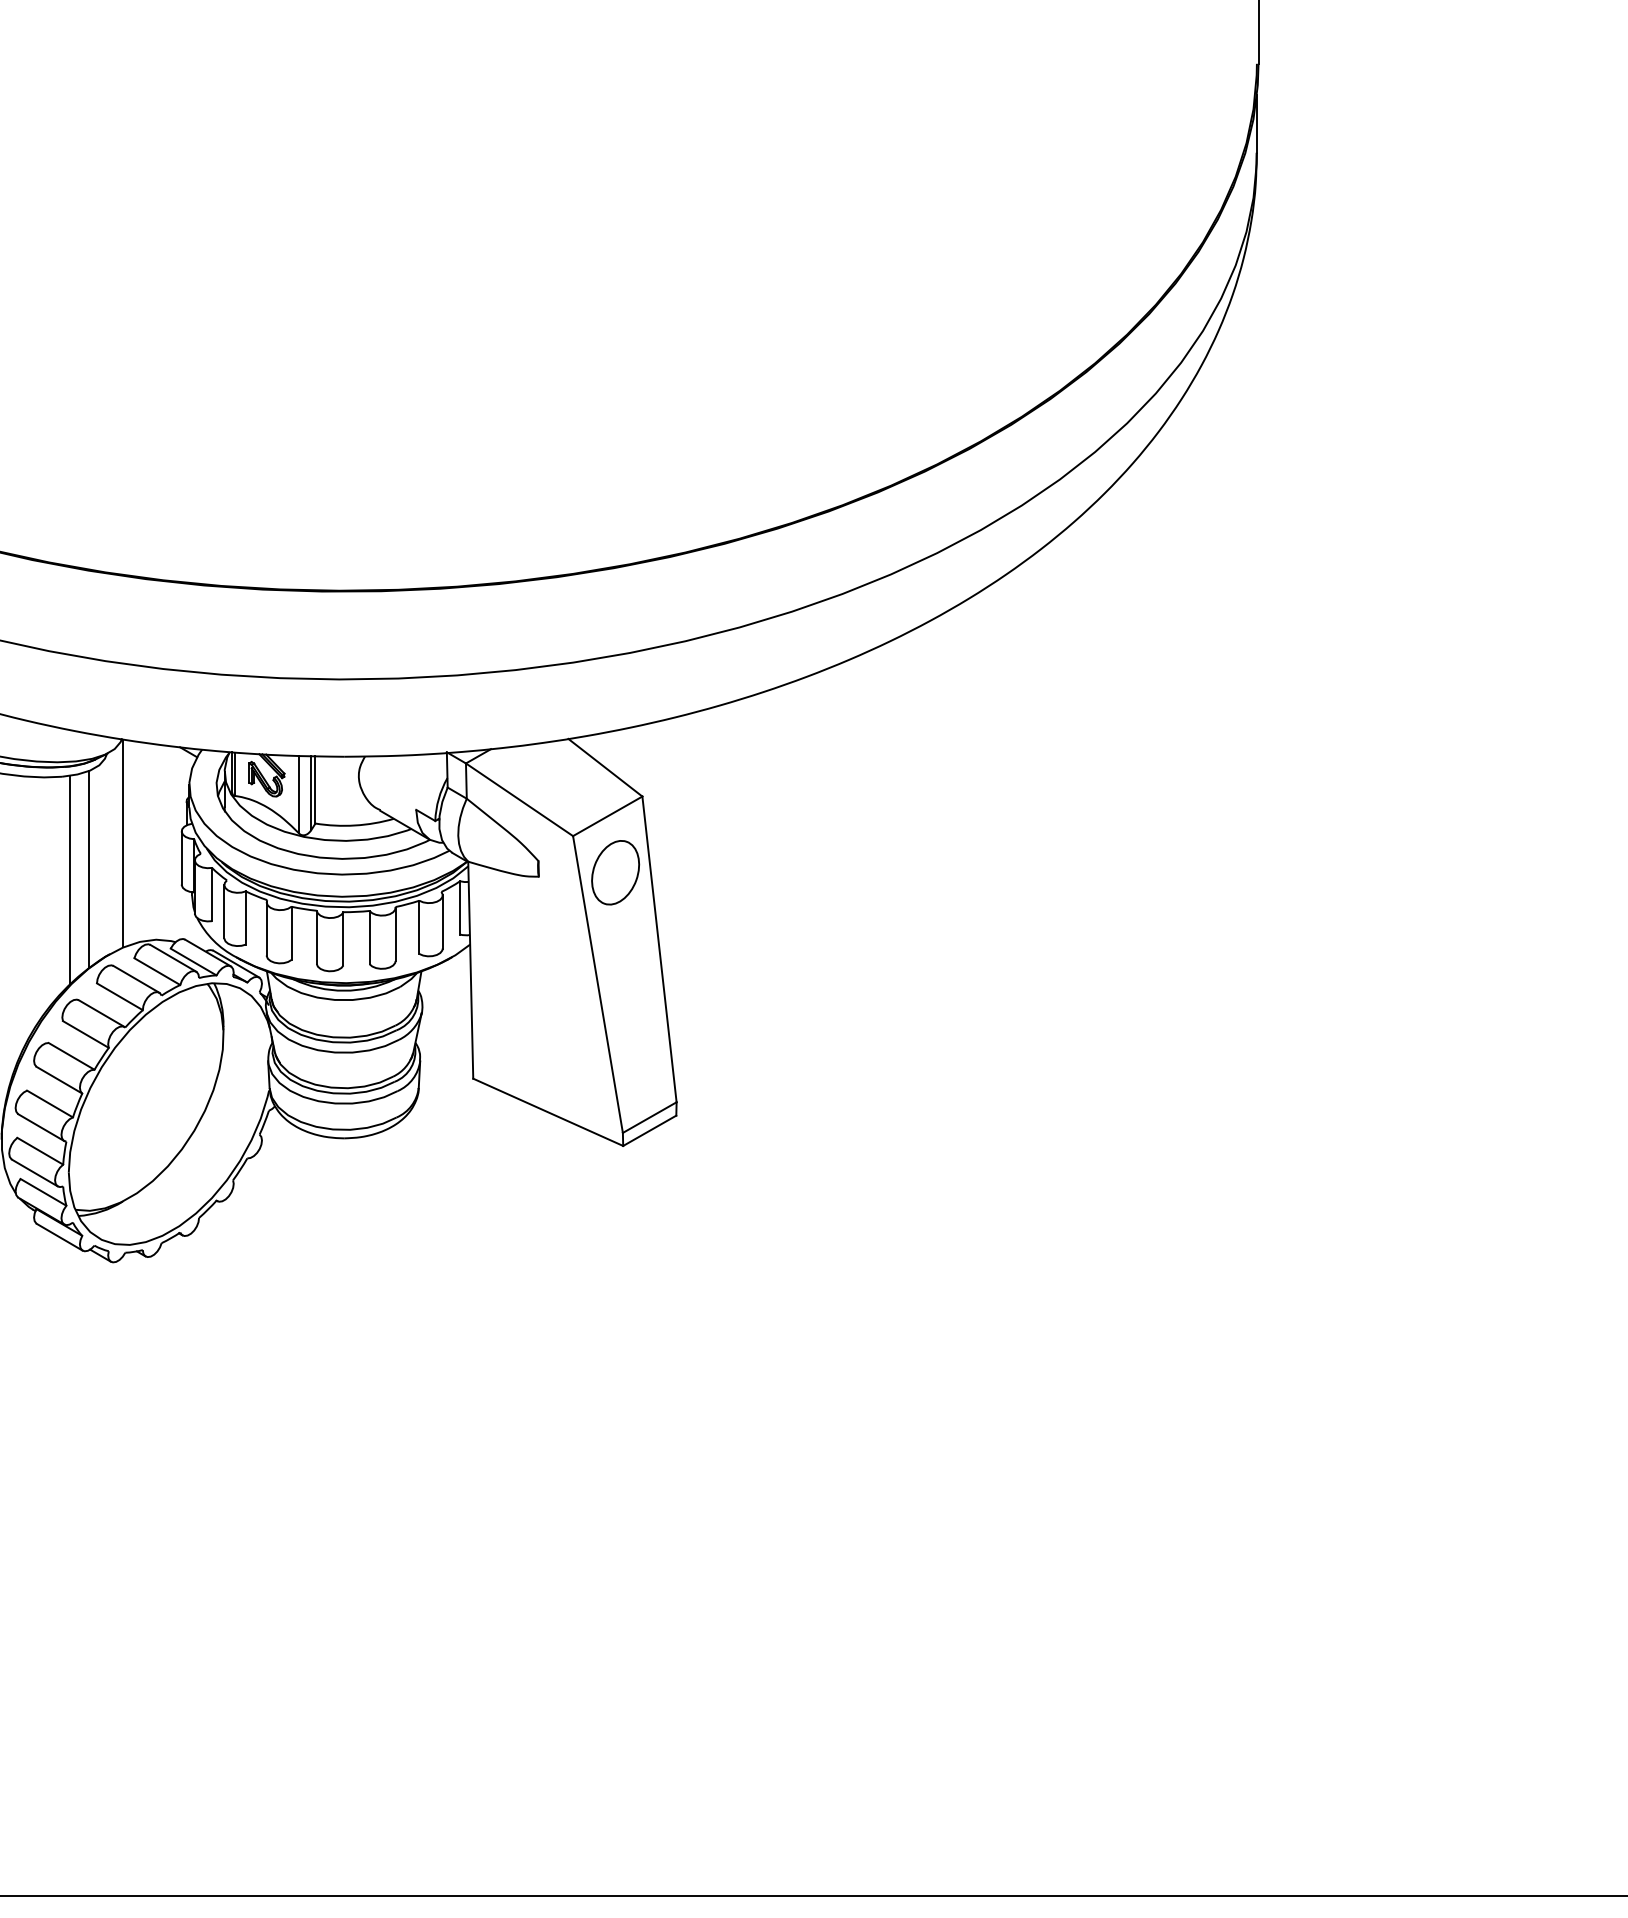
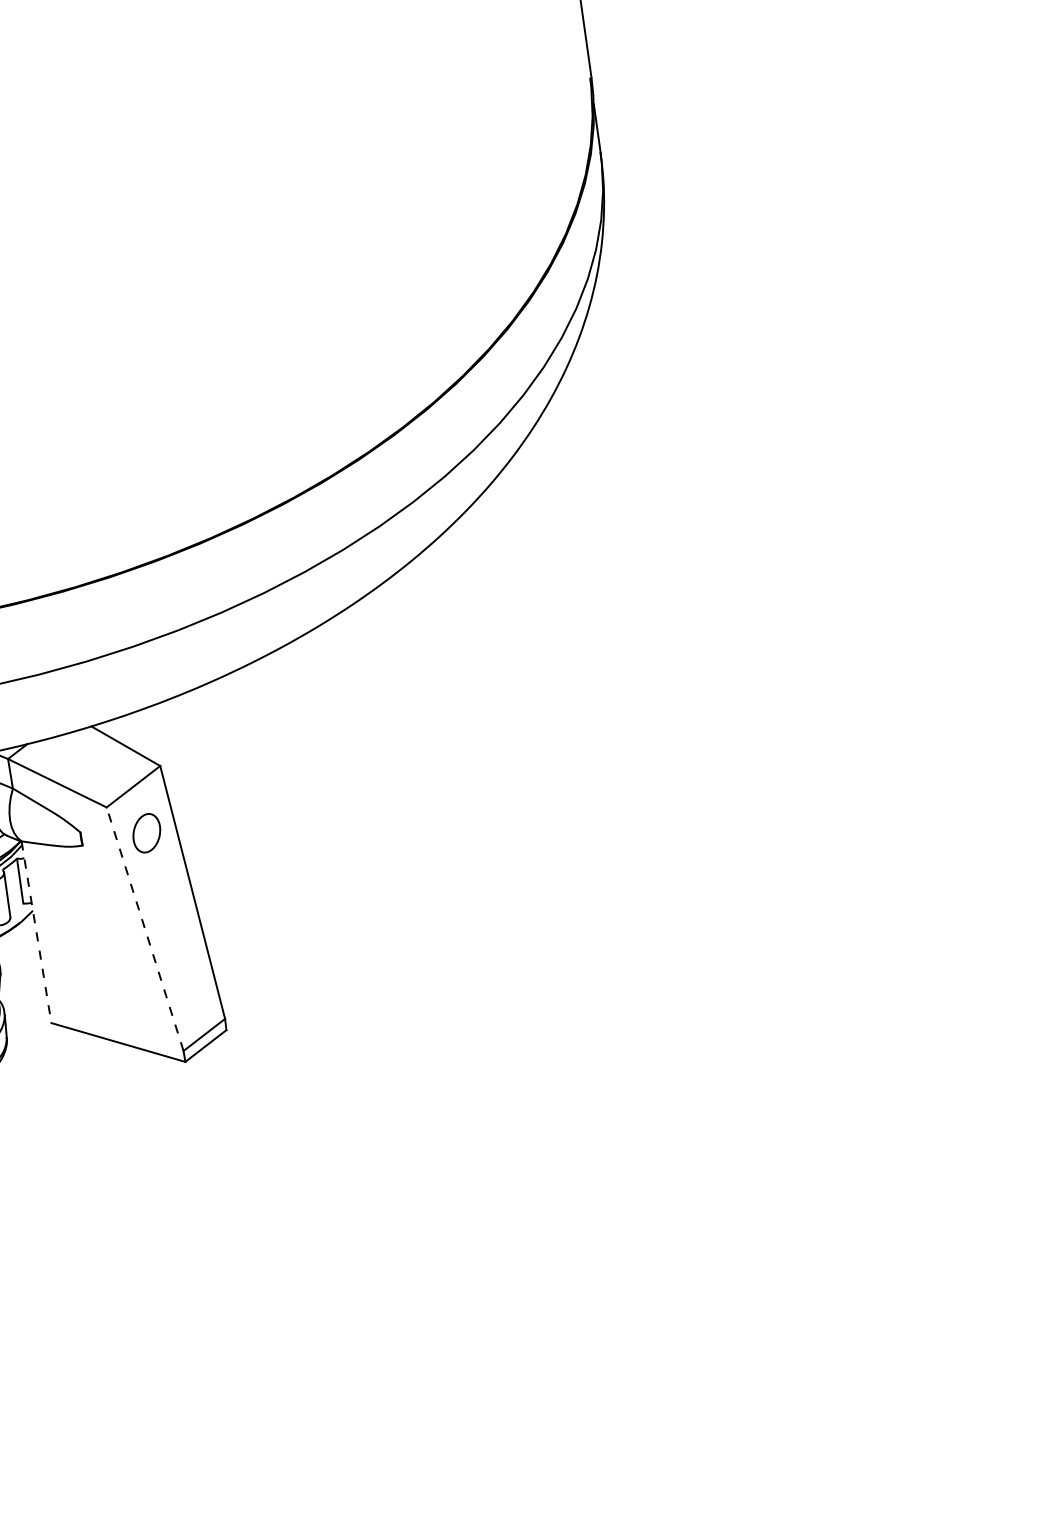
part: (615, 872) -> (146, 833), size x0.7
line: (470, 970) -> (36, 932), solid -> dashed
line: (597, 984) -> (144, 929), solid -> dashed

